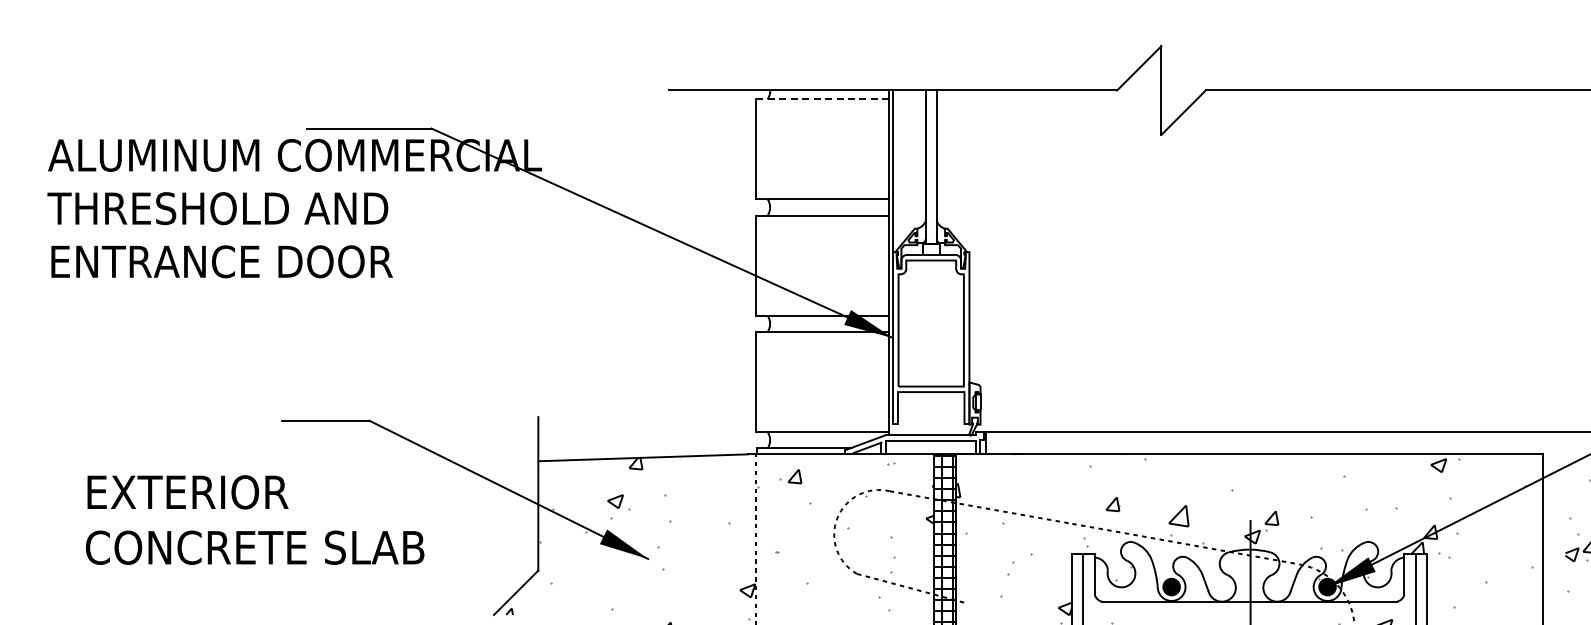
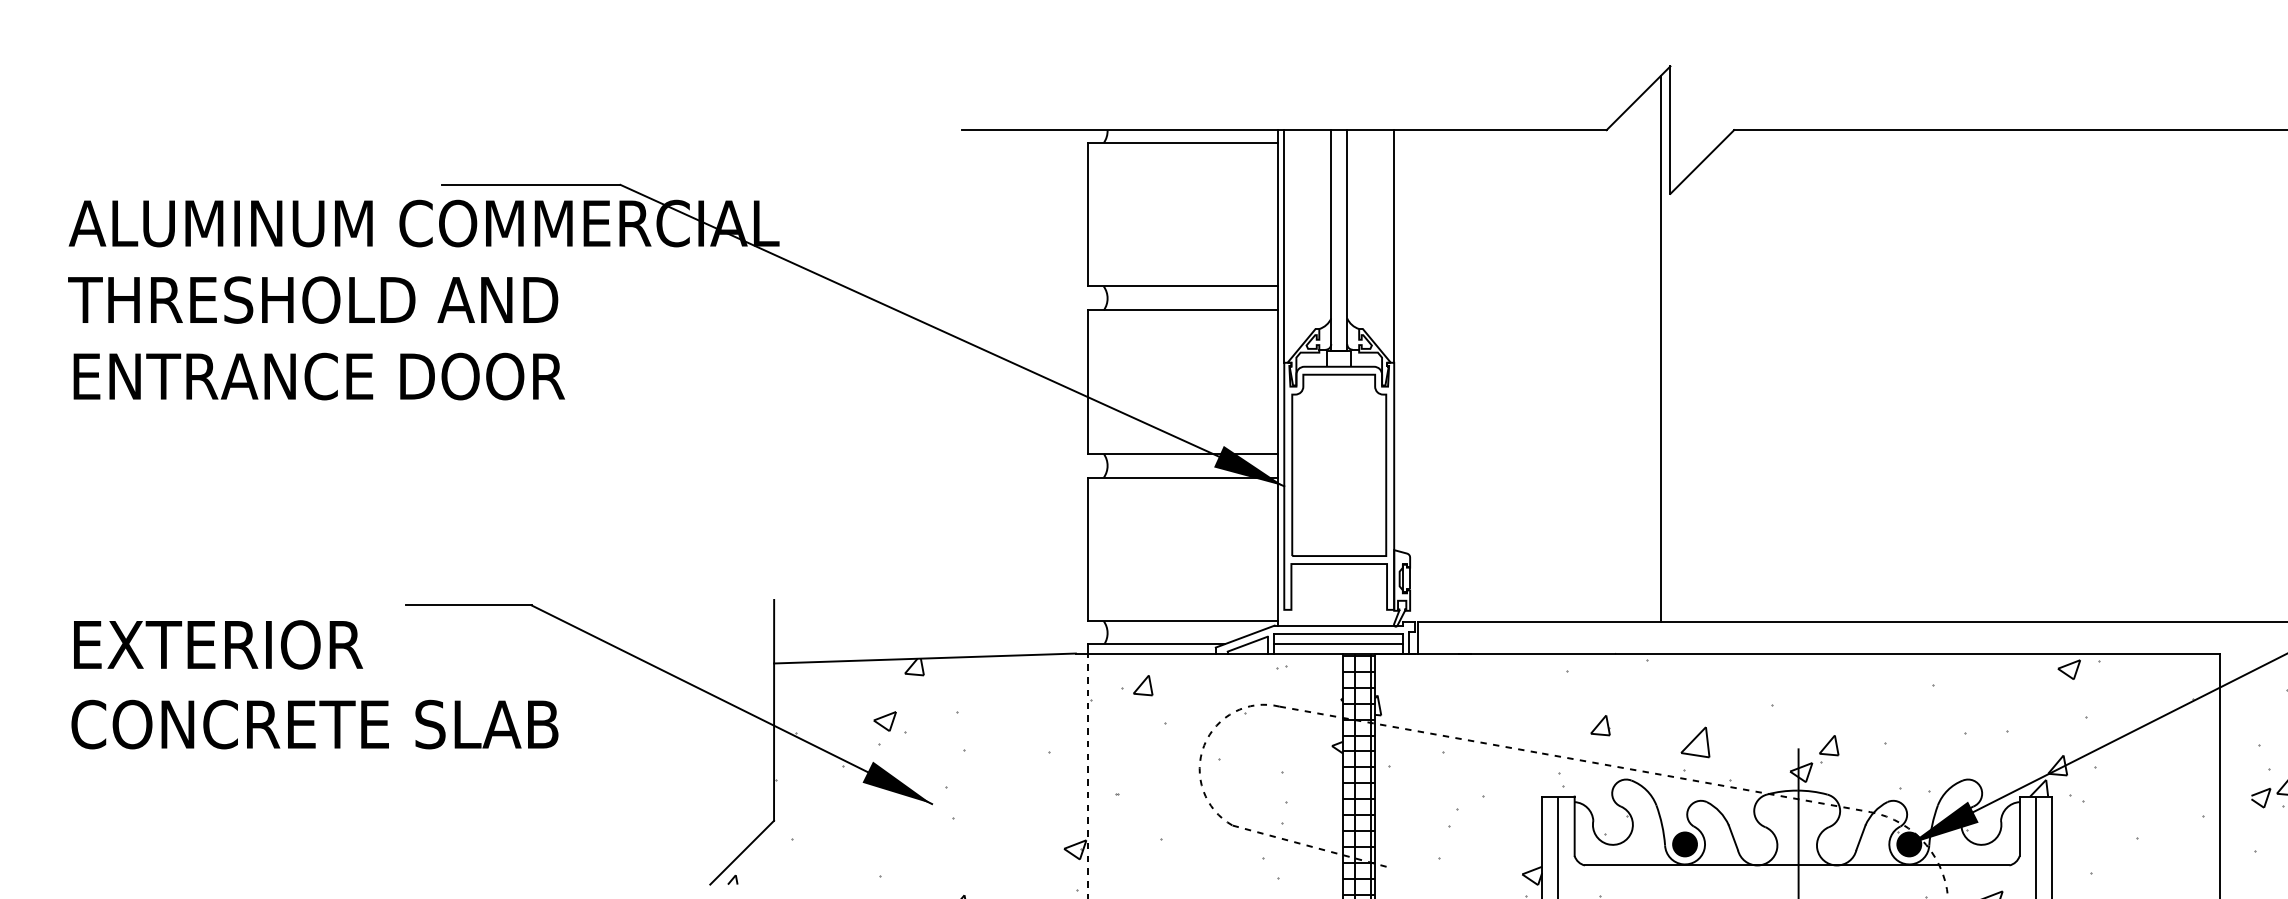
line: (823, 99) -> (1184, 143), dashed -> solid
line: (969, 171) -> (1394, 246), added
line: (1154, 242) -> (1660, 348), added
line: (930, 447) -> (1338, 643), added
text: (255, 519) -> (315, 683), moved

